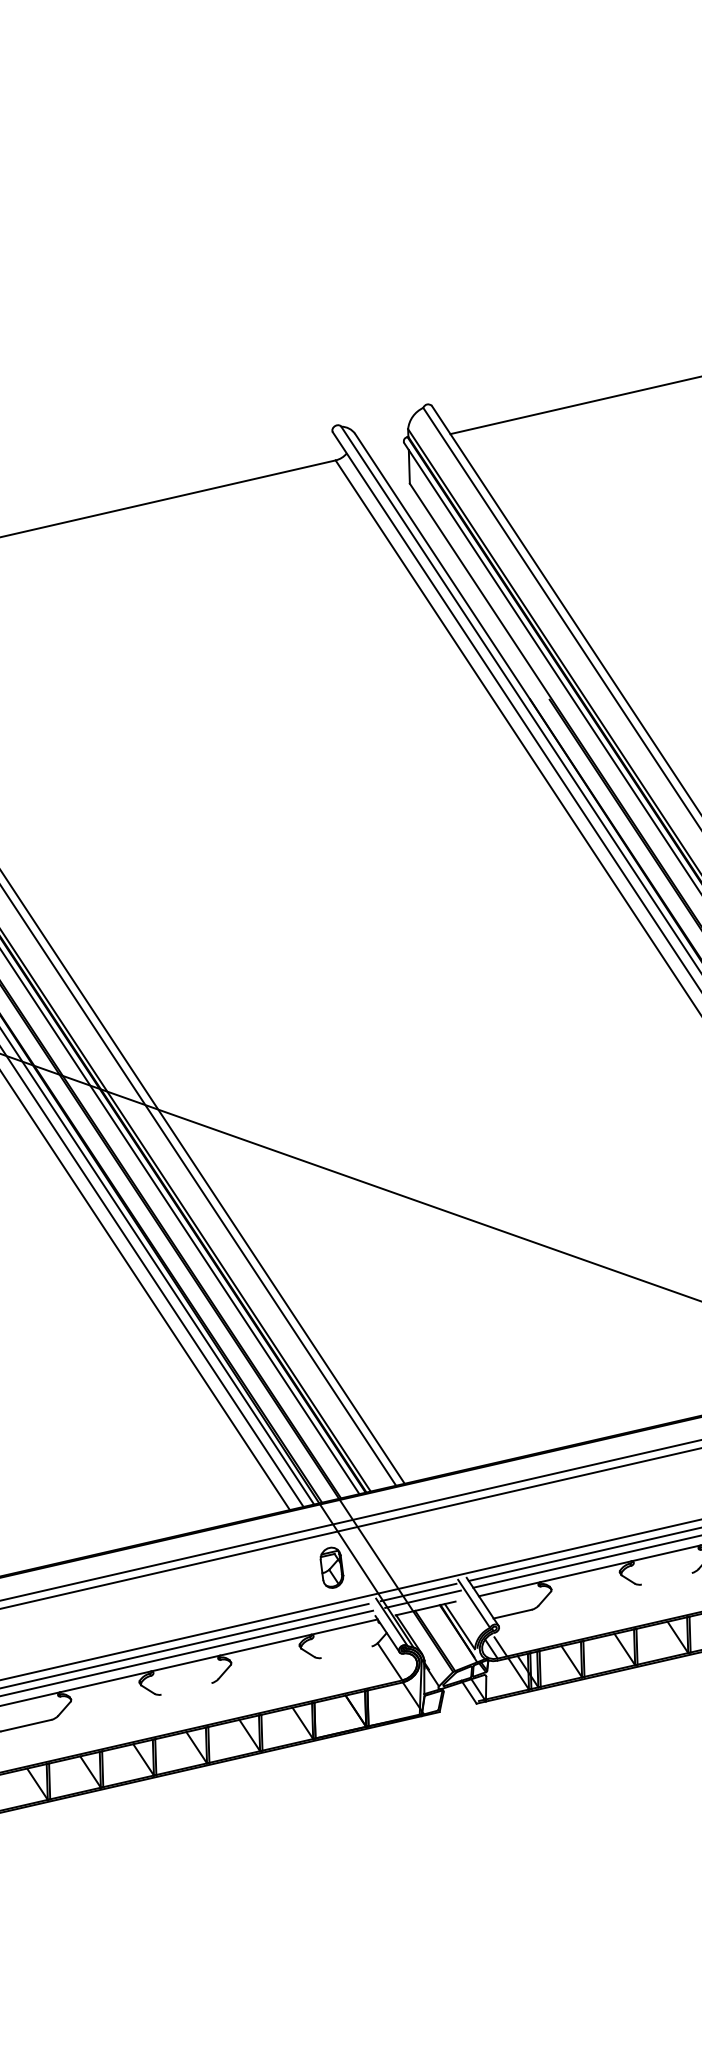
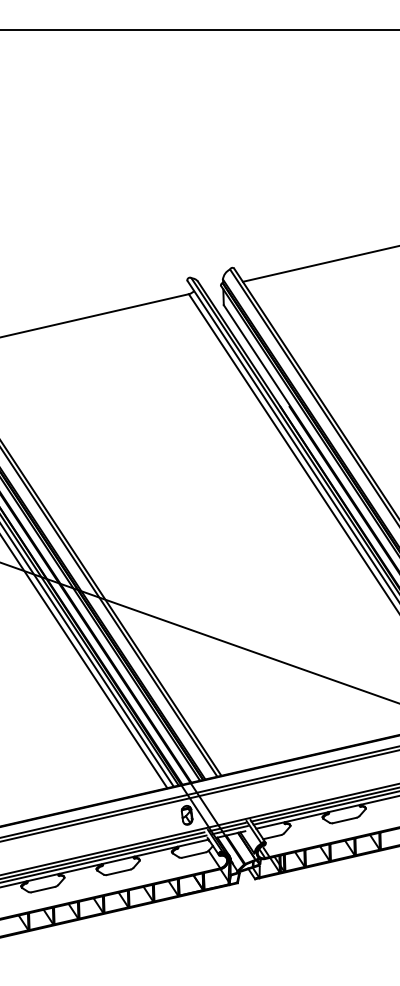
line: (666, 1578) -> (344, 820), added
line: (345, 1651) -> (193, 854), added
line: (186, 1689) -> (118, 872), added

